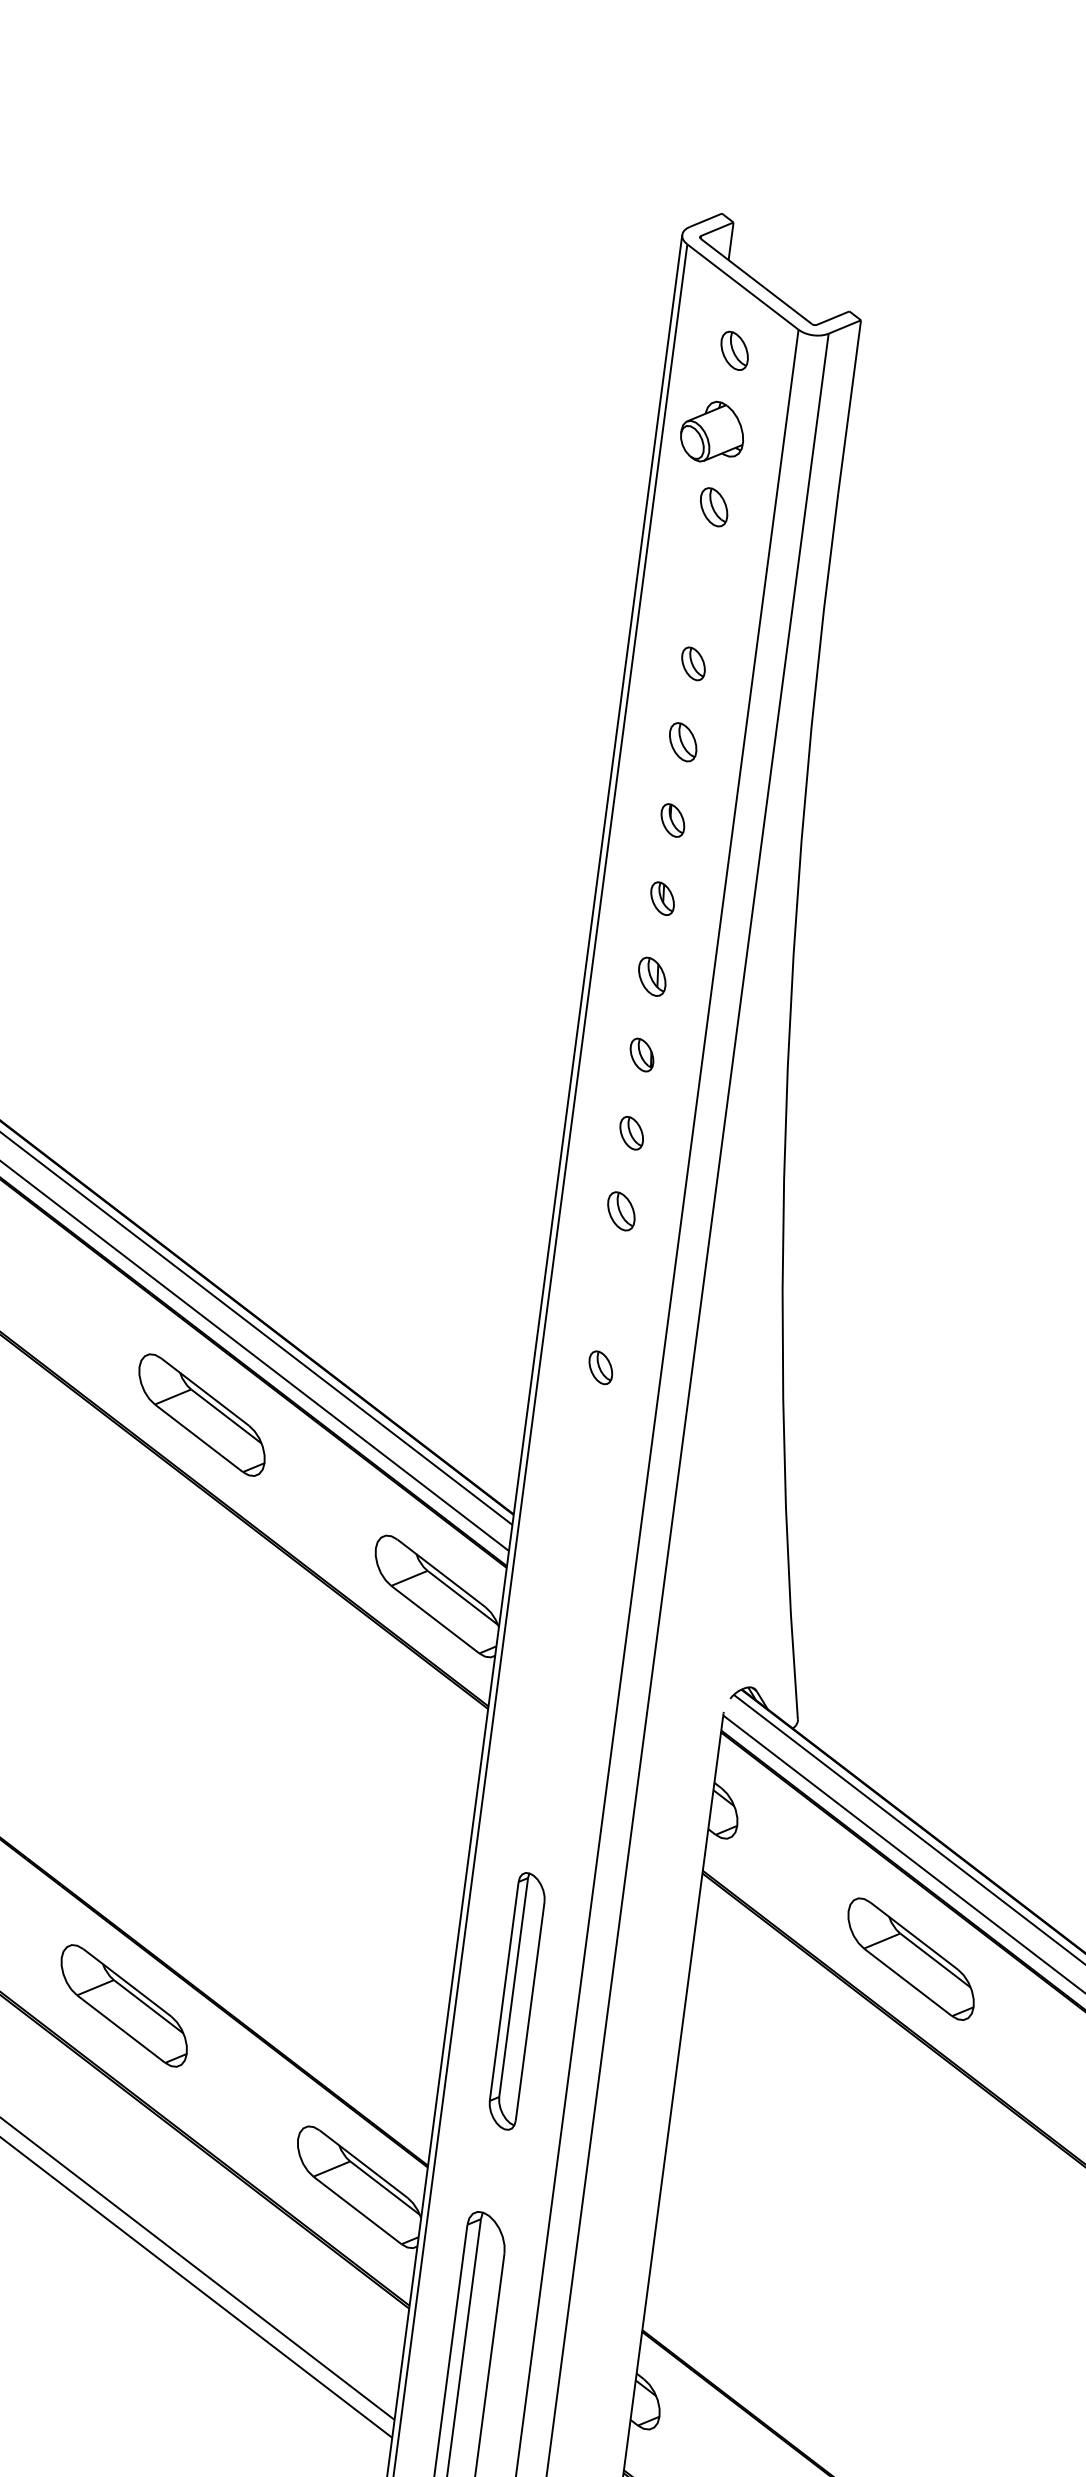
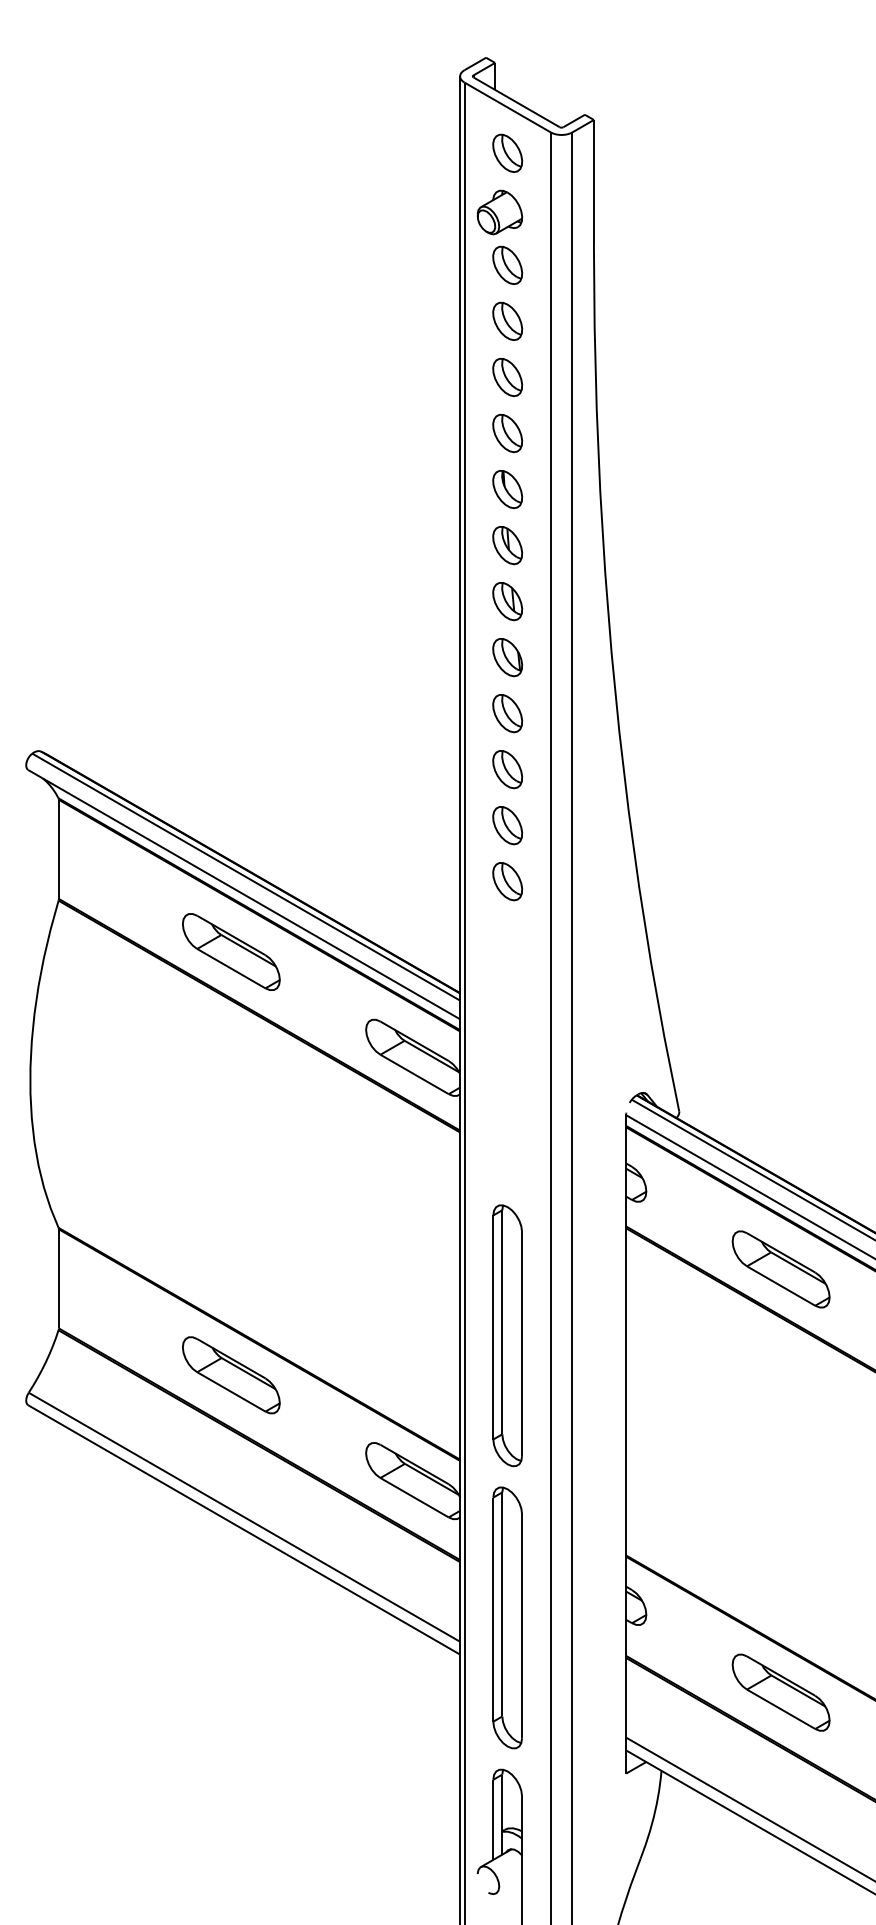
part: (734, 349) -> (507, 152), size x1.43
part: (713, 506) -> (507, 264), size x1.43
part: (703, 584) -> (507, 320), added
part: (693, 663) -> (507, 377), size x1.67
part: (682, 742) -> (507, 433), size x1.43
part: (672, 820) -> (507, 489), size x1.67
part: (662, 898) -> (507, 545), size x1.67
part: (651, 976) -> (507, 601), size x1.43
part: (641, 1054) -> (507, 657), size x1.67
part: (631, 1132) -> (507, 713), size x1.67
part: (621, 1211) -> (507, 769), size x1.43
part: (610, 1289) -> (507, 825), added
part: (600, 1367) -> (507, 881), size x1.67
part: (517, 2001) -> (507, 1335), size x1.43

